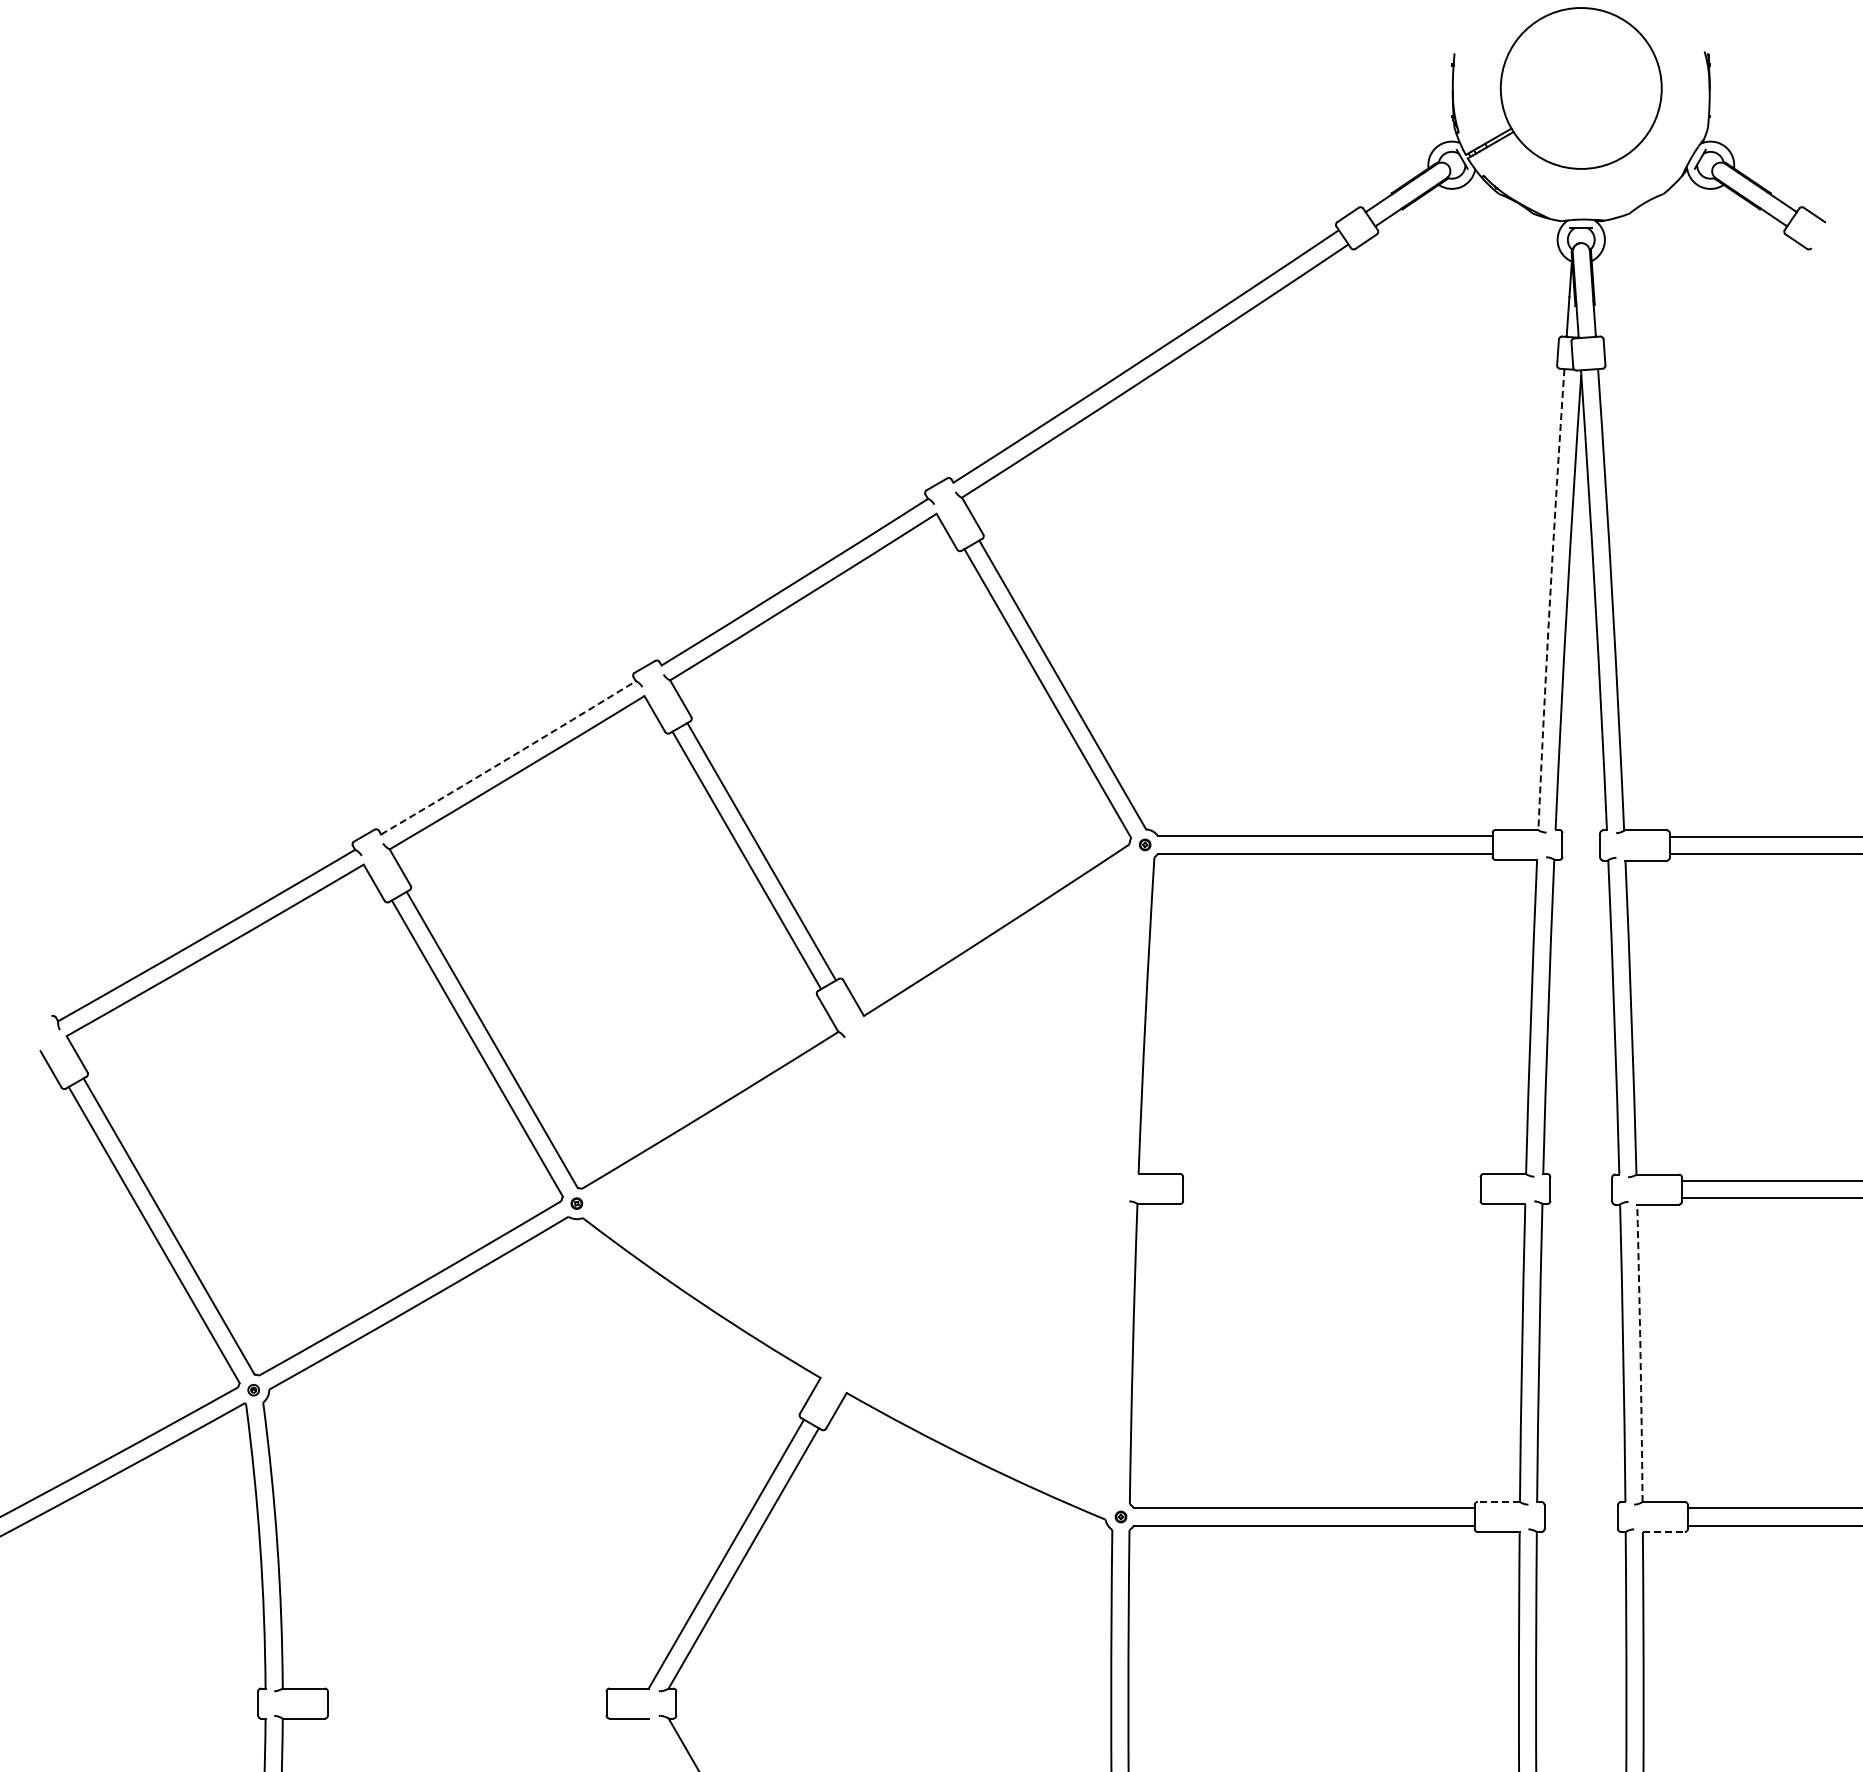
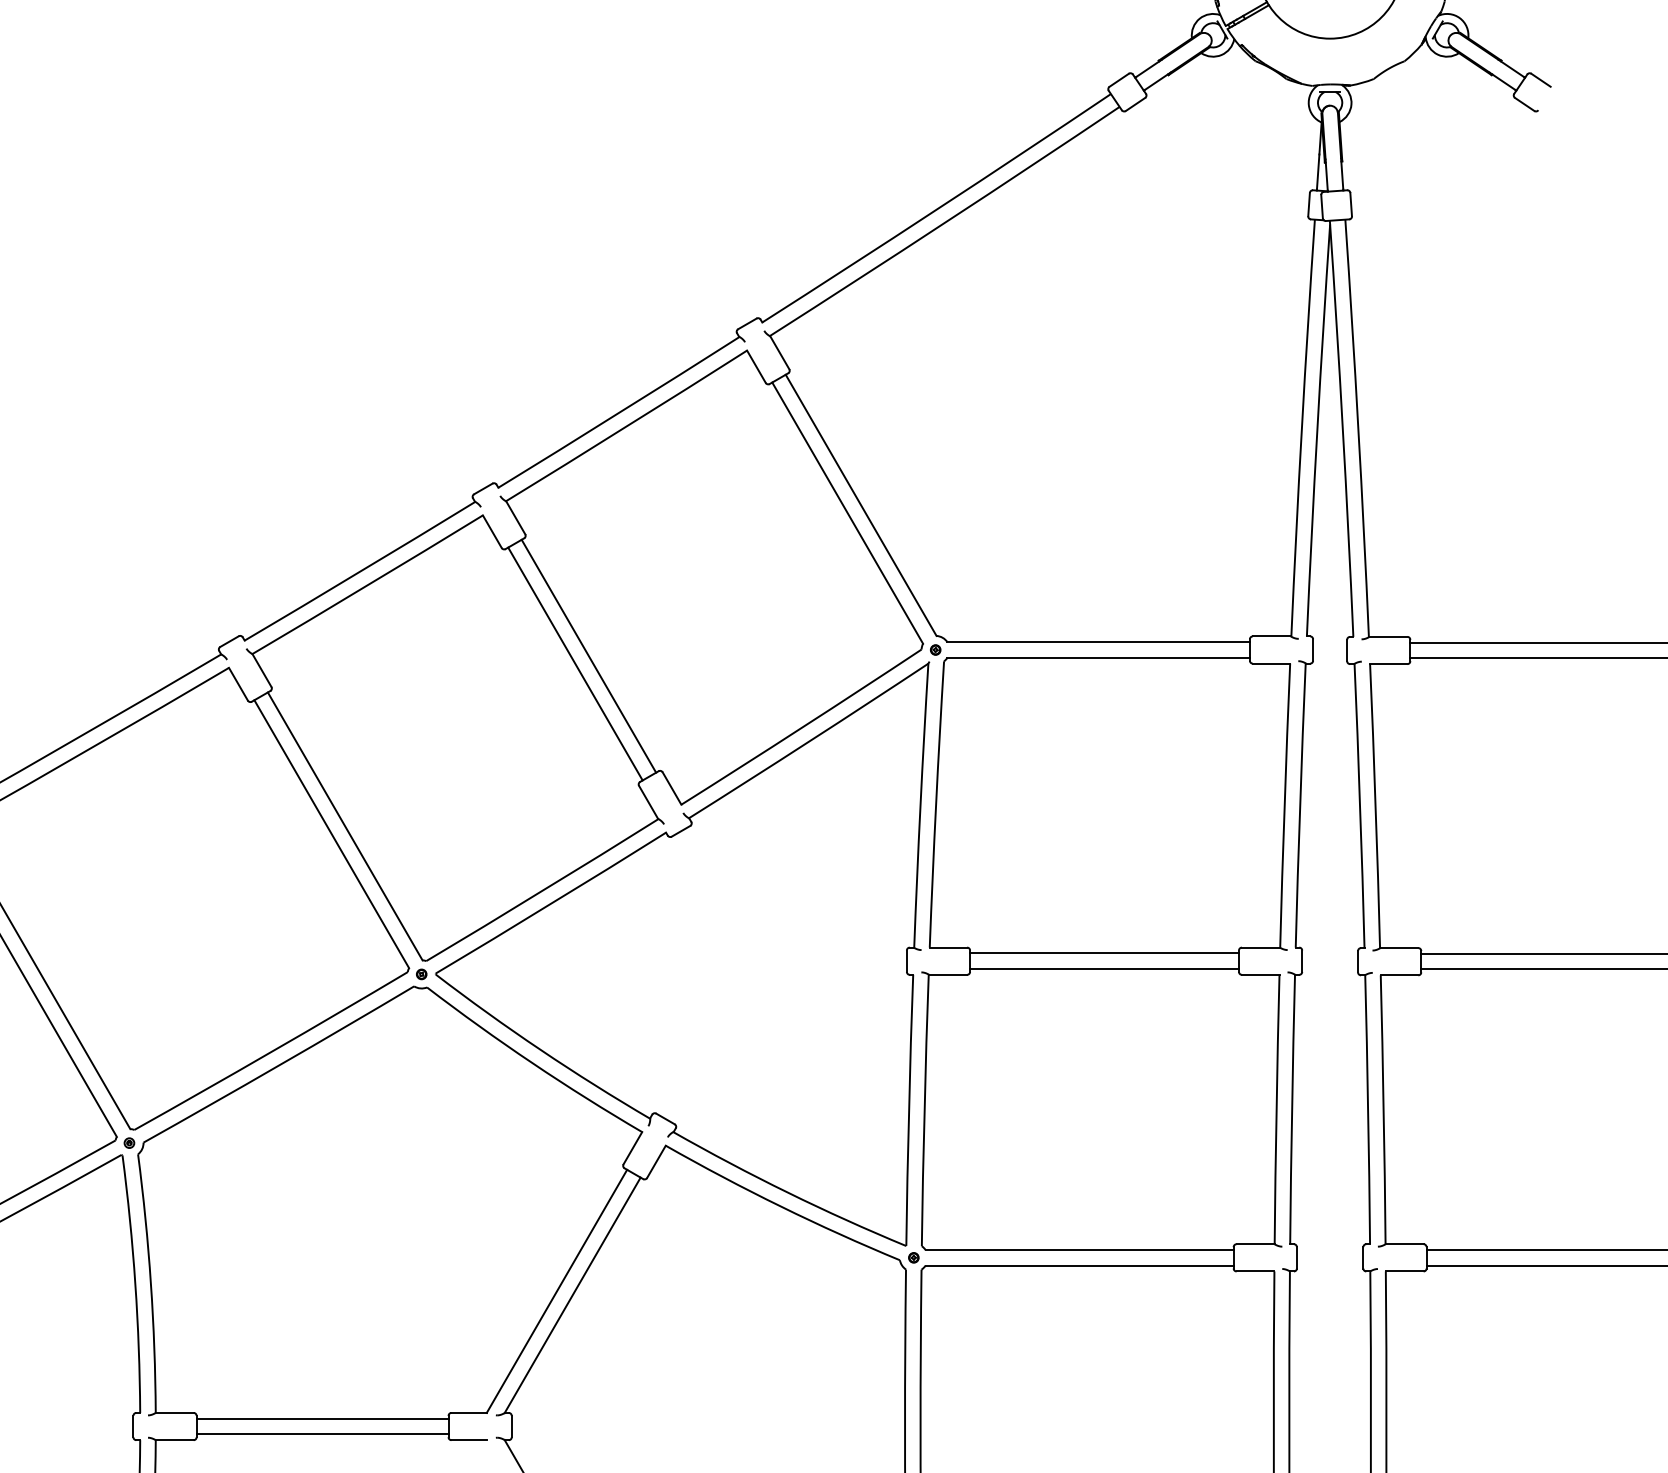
arc: (1550, 599) -> (1302, 428), dashed -> solid
arc: (508, 758) -> (359, 571), dashed -> solid
part: (864, 1180) -> (681, 953), added
line: (1331, 1180) -> (1104, 953), added
line: (1331, 1197) -> (1104, 968), added
arc: (1640, 1353) -> (1383, 1109), dashed -> solid
line: (1498, 1501) -> (1255, 1243), dashed -> solid
line: (1663, 1532) -> (1404, 1271), dashed -> solid
line: (466, 1694) -> (321, 1418), added
line: (466, 1712) -> (321, 1434), added

